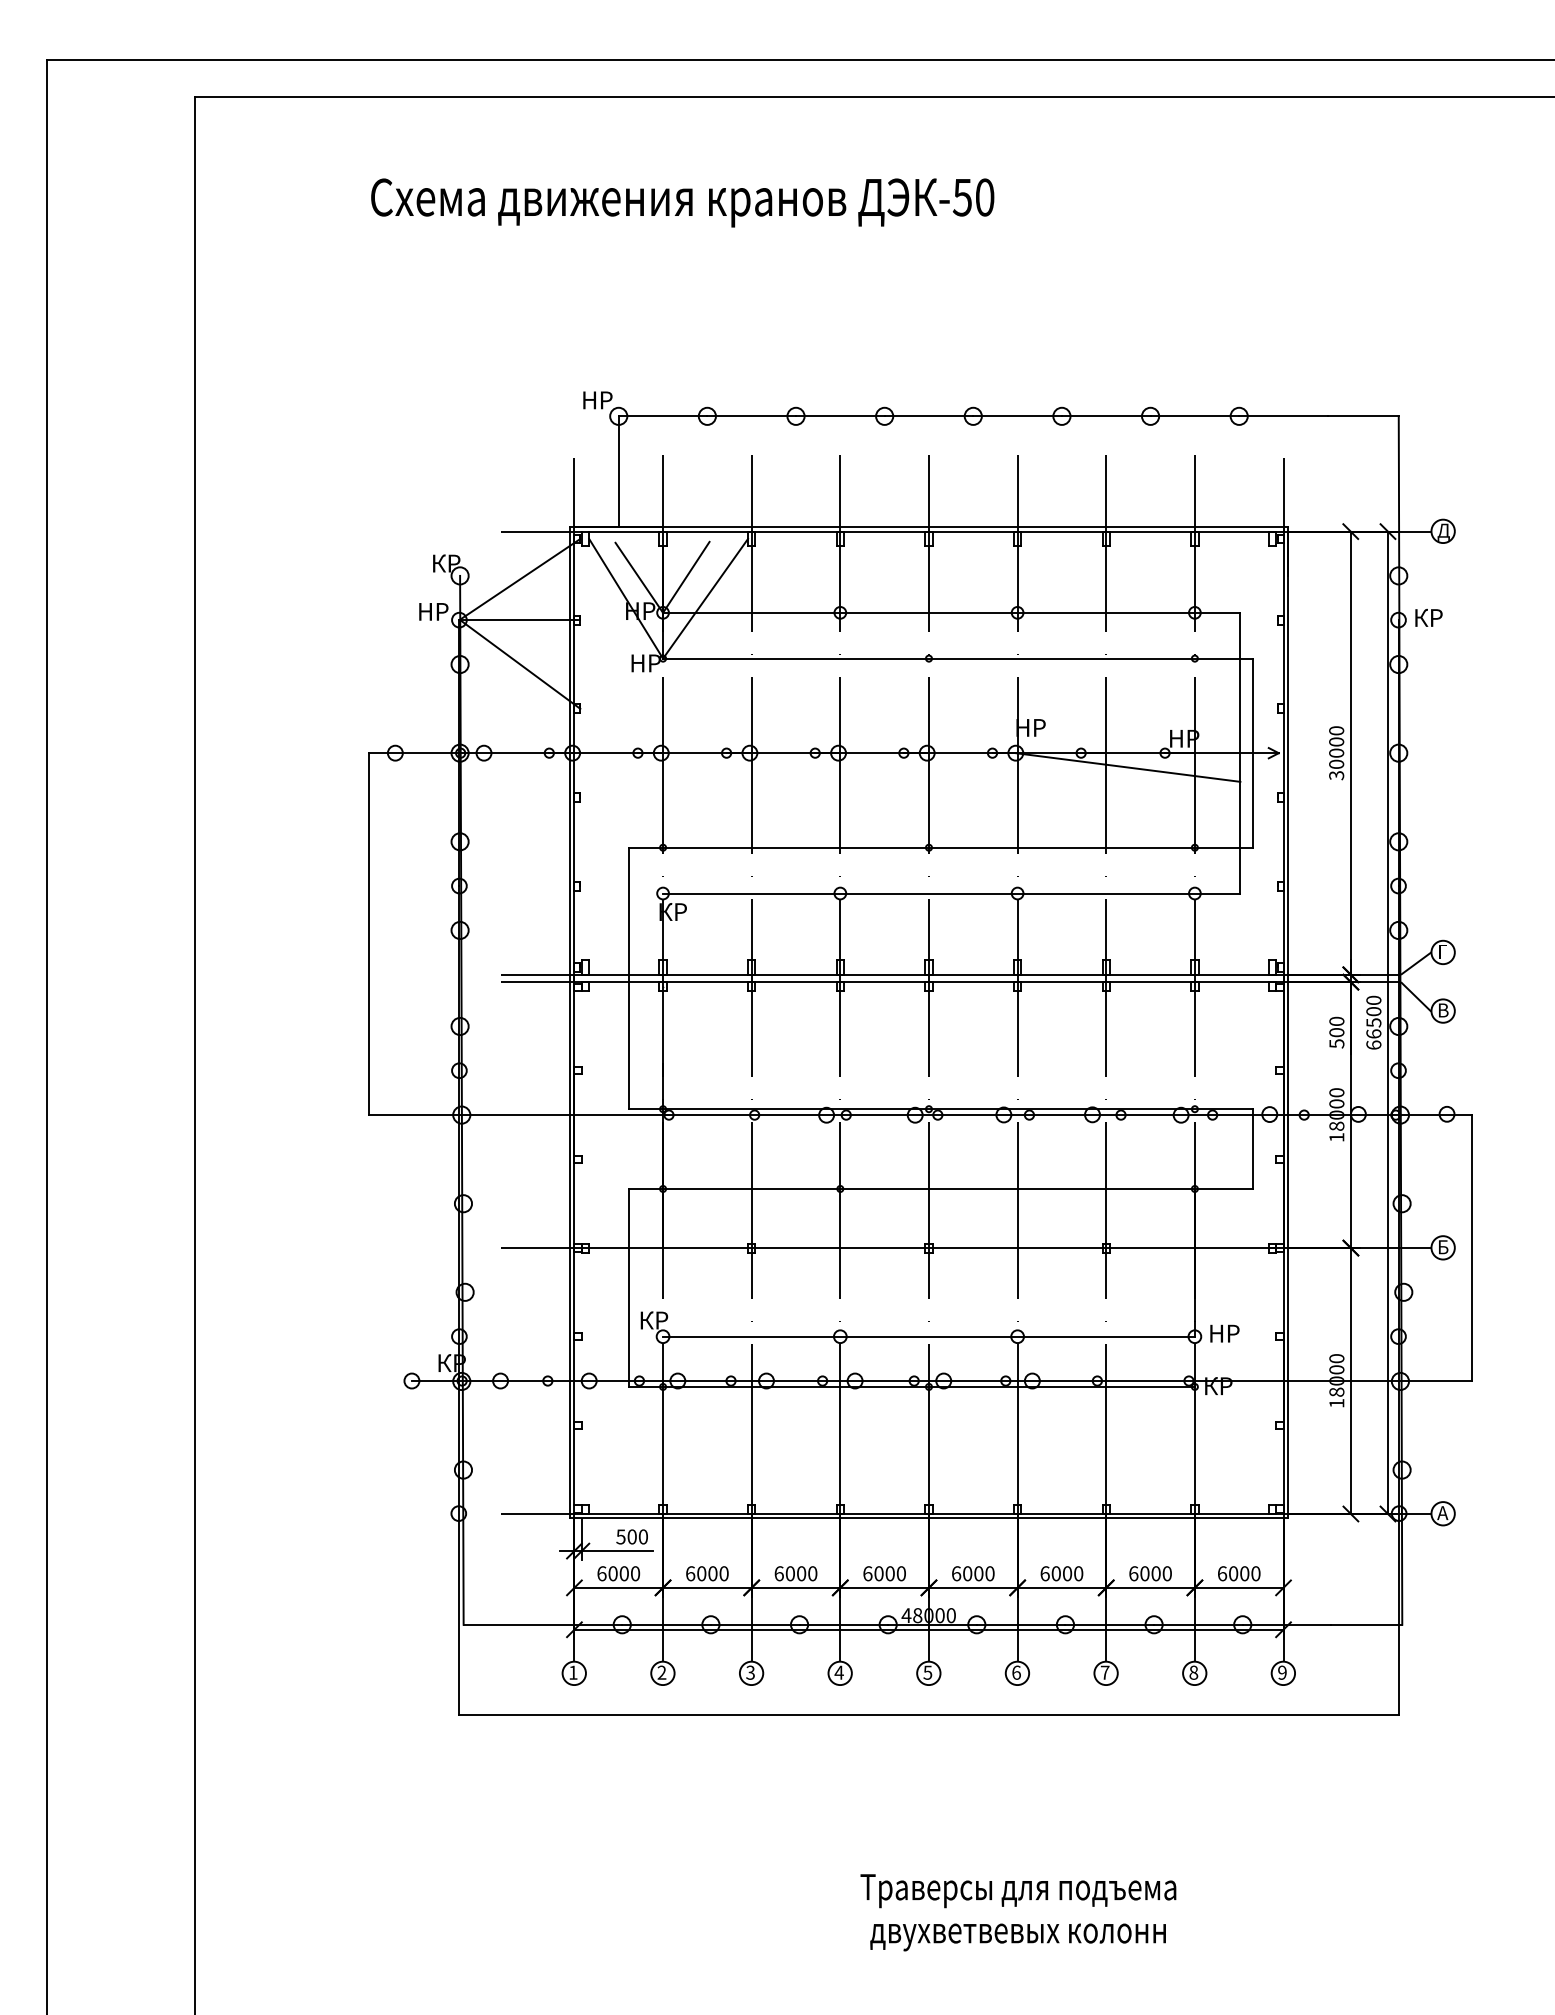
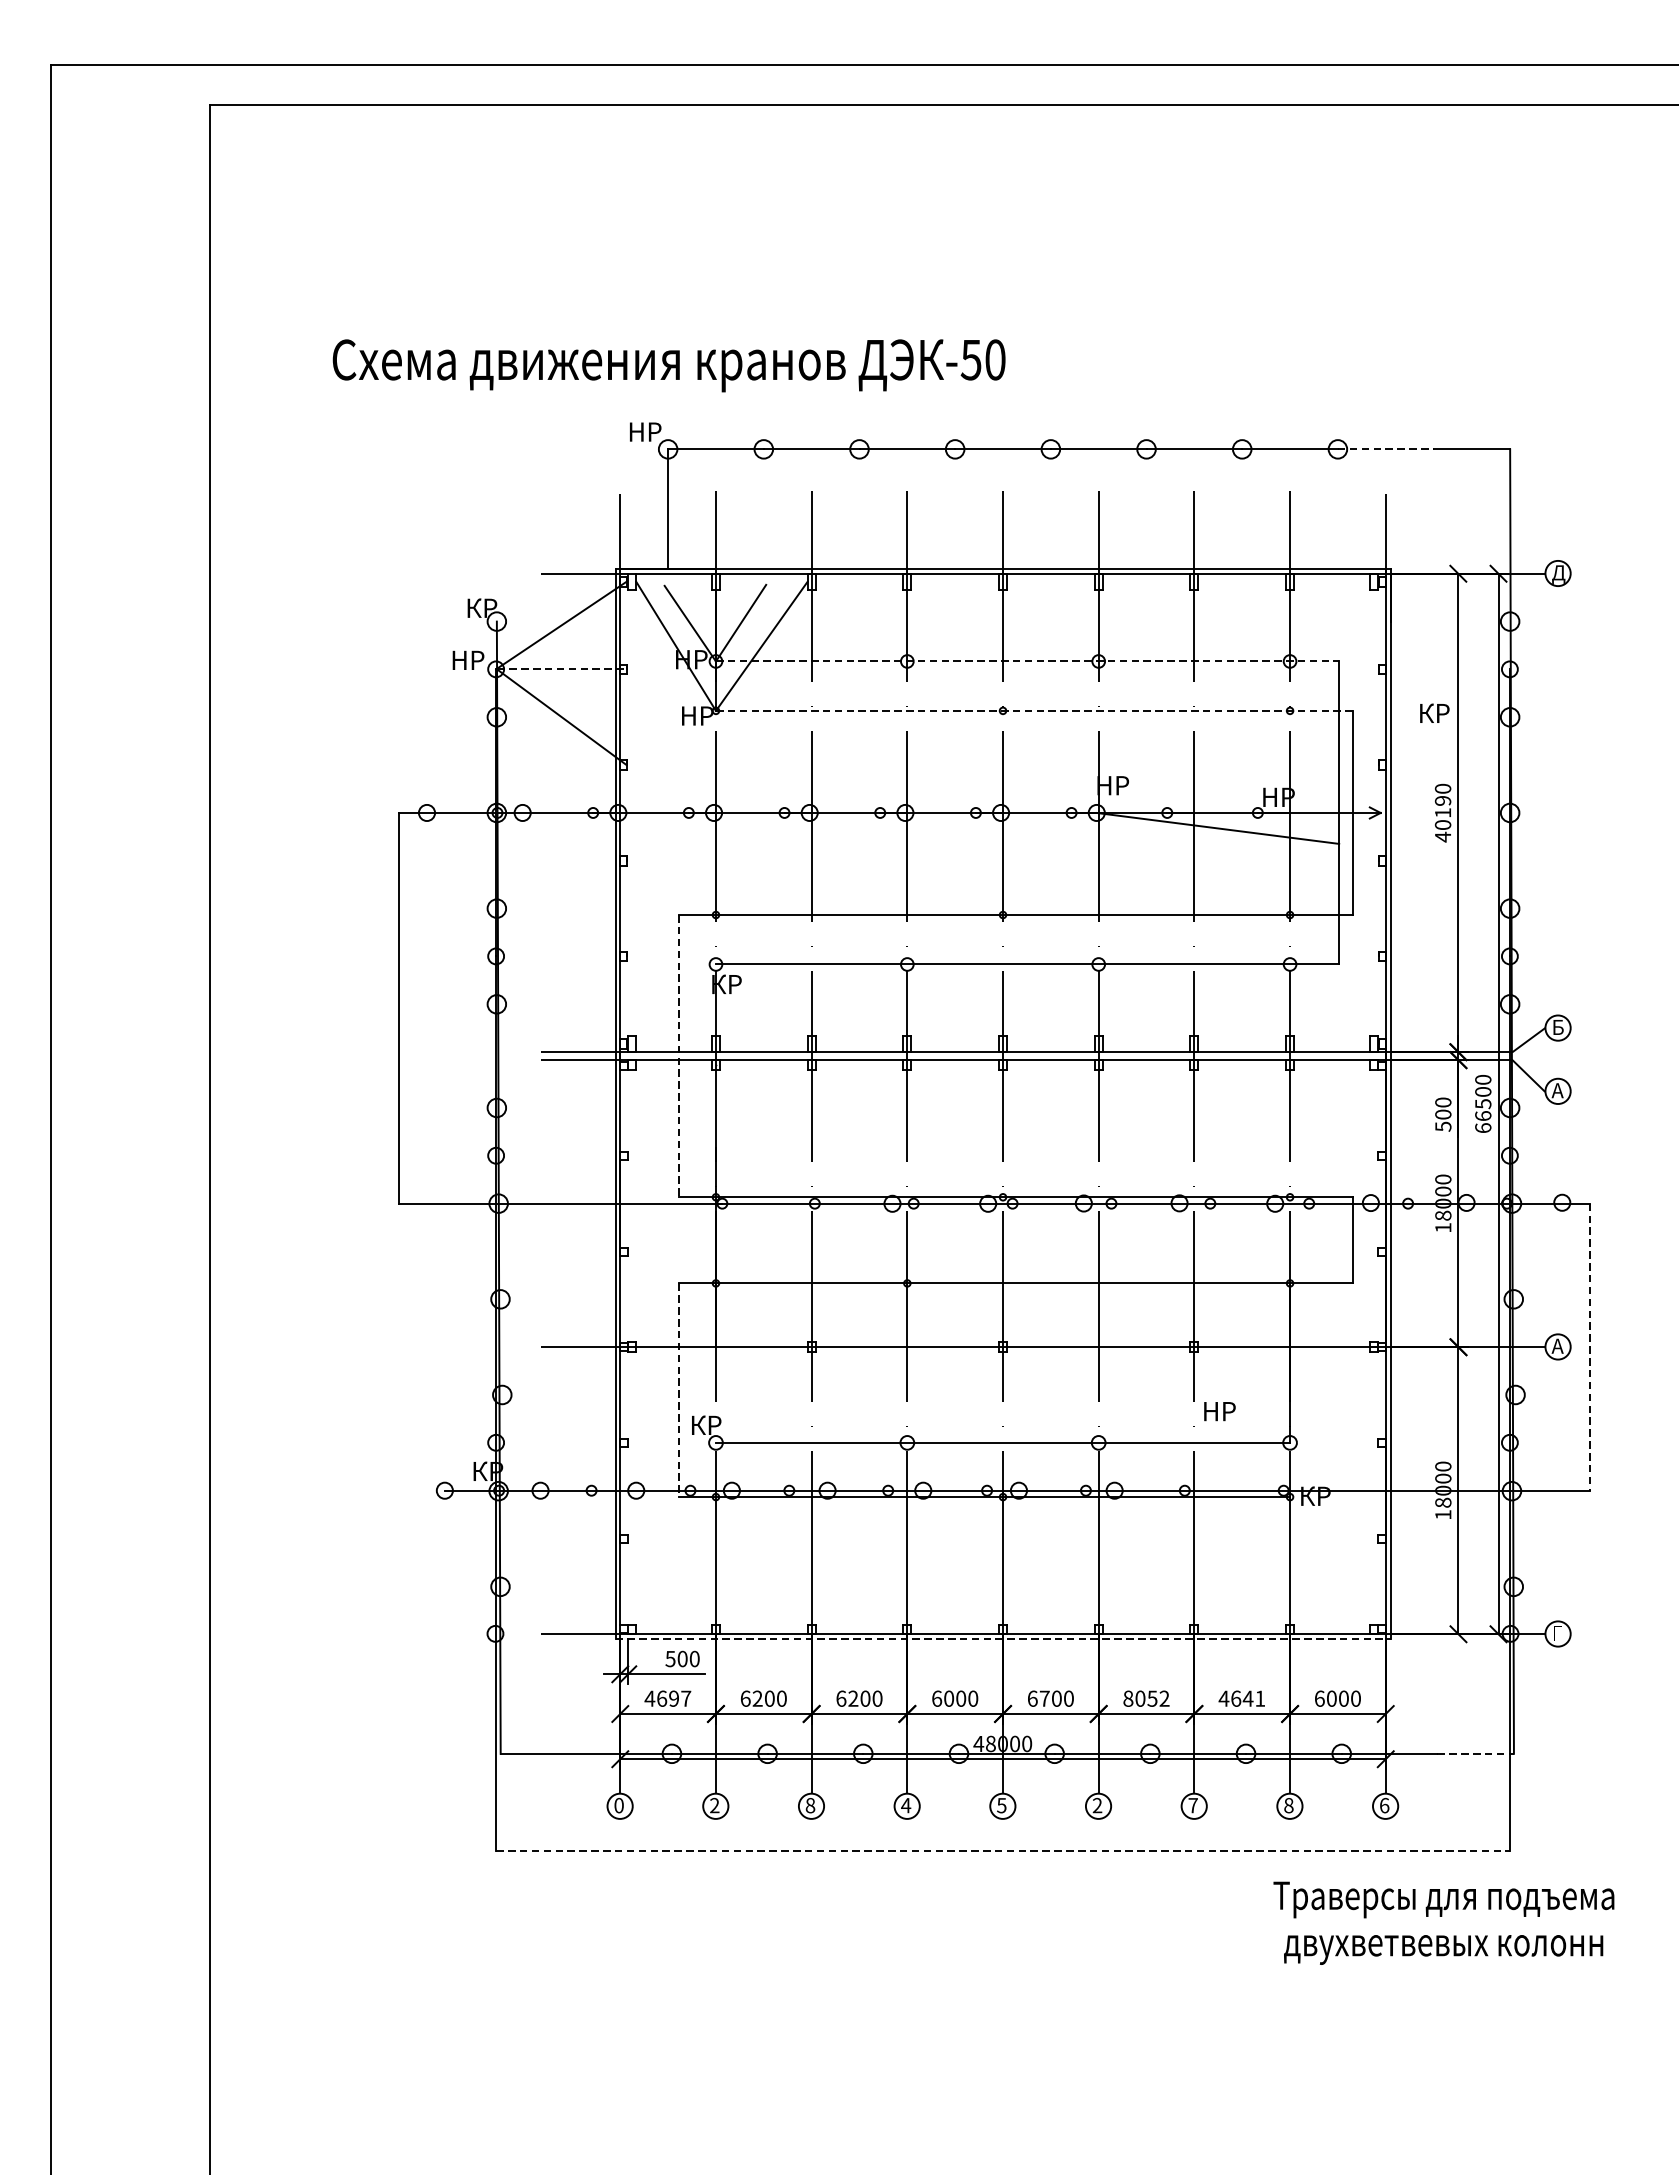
text: (682, 202) -> (668, 365), moved
line: (1284, 416) -> (1386, 449), solid -> dashed
line: (951, 612) -> (1027, 661), solid -> dashed
text: (1428, 617) -> (1434, 712), moved
line: (518, 620) -> (559, 669), solid -> dashed
line: (958, 658) -> (1034, 710), solid -> dashed
text: (1336, 758) -> (1442, 818), 30000 -> 40190
text: (1443, 951) -> (1558, 1027), Г -> Б
line: (628, 978) -> (678, 1056), solid -> dashed
text: (1442, 1010) -> (1557, 1090), В -> А
text: (1442, 1247) -> (1557, 1346), Б -> А
line: (1472, 1248) -> (1589, 1347), solid -> dashed
line: (628, 1287) -> (678, 1389), solid -> dashed
text: (1224, 1333) -> (1219, 1411), moved
text: (1442, 1513) -> (1557, 1633), А -> Г
line: (928, 1518) -> (1002, 1639), solid -> dashed
text: (618, 1573) -> (667, 1698), 6000 -> 4697
text: (701, 1573) -> (757, 1698), 6000 -> 6200
text: (789, 1573) -> (852, 1698), 6000 -> 6200
text: (967, 1573) -> (1044, 1698), 6000 -> 6700
text: (1061, 1573) -> (1146, 1698), 6000 -> 8052
text: (1149, 1573) -> (1241, 1698), 6000 -> 4641
line: (1367, 1624) -> (1476, 1753), solid -> dashed
text: (573, 1672) -> (619, 1805), 1 -> 0
text: (750, 1672) -> (810, 1805), 3 -> 8
text: (1016, 1672) -> (1097, 1805), 6 -> 2
text: (1282, 1672) -> (1384, 1805), 9 -> 6
line: (928, 1714) -> (1002, 1850), solid -> dashed
text: (1018, 1912) -> (1444, 1923), moved

